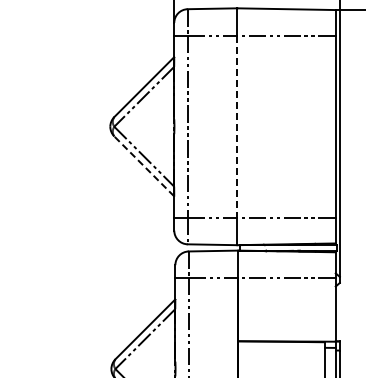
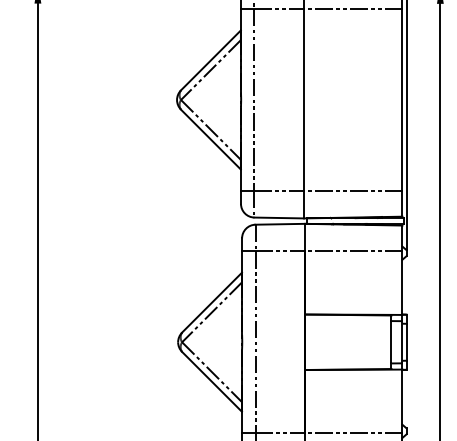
line: (237, 127) -> (304, 100), dashed -> solid
line: (143, 166) -> (210, 139), dashed -> solid

